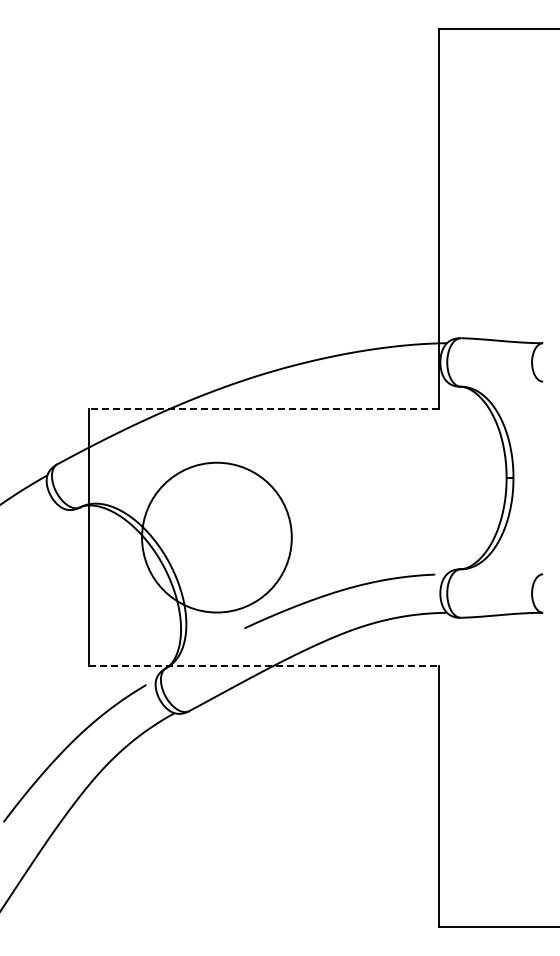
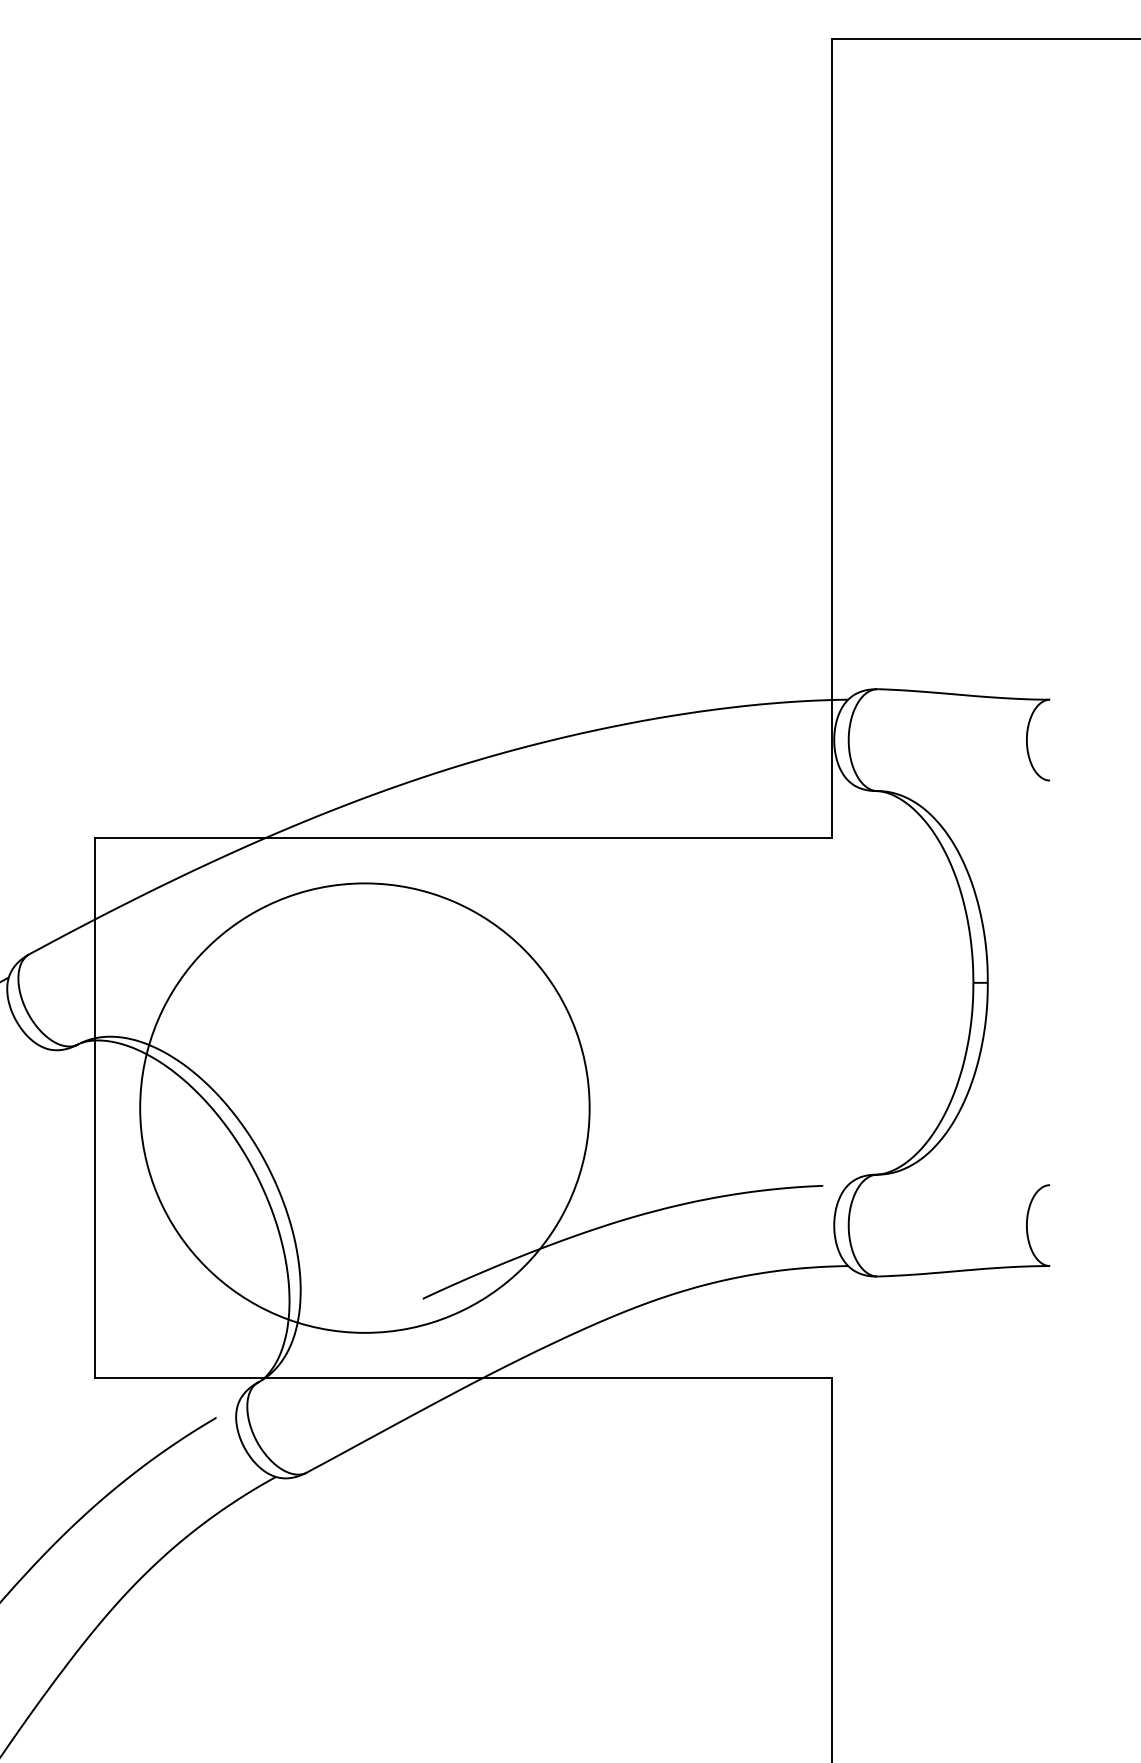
line: (263, 409) -> (462, 838), dashed -> solid
circle: (216, 537) -> (363, 1107), size x1.43
line: (264, 666) -> (464, 1378), dashed -> solid

